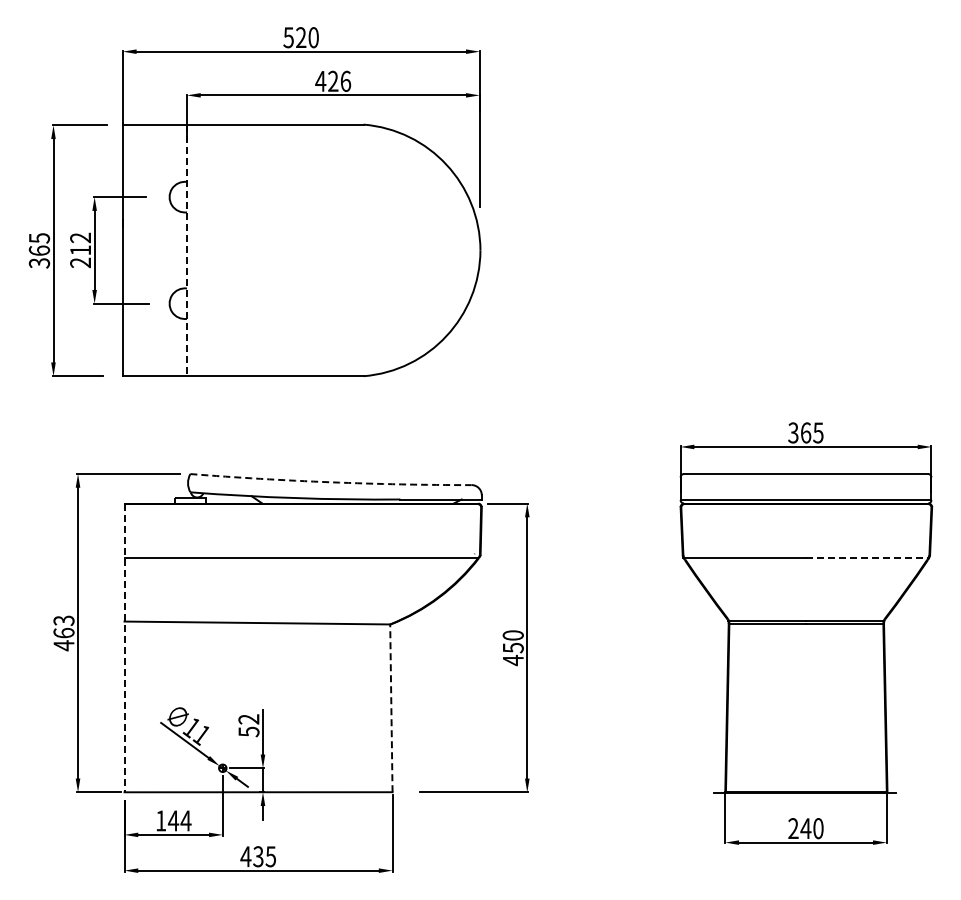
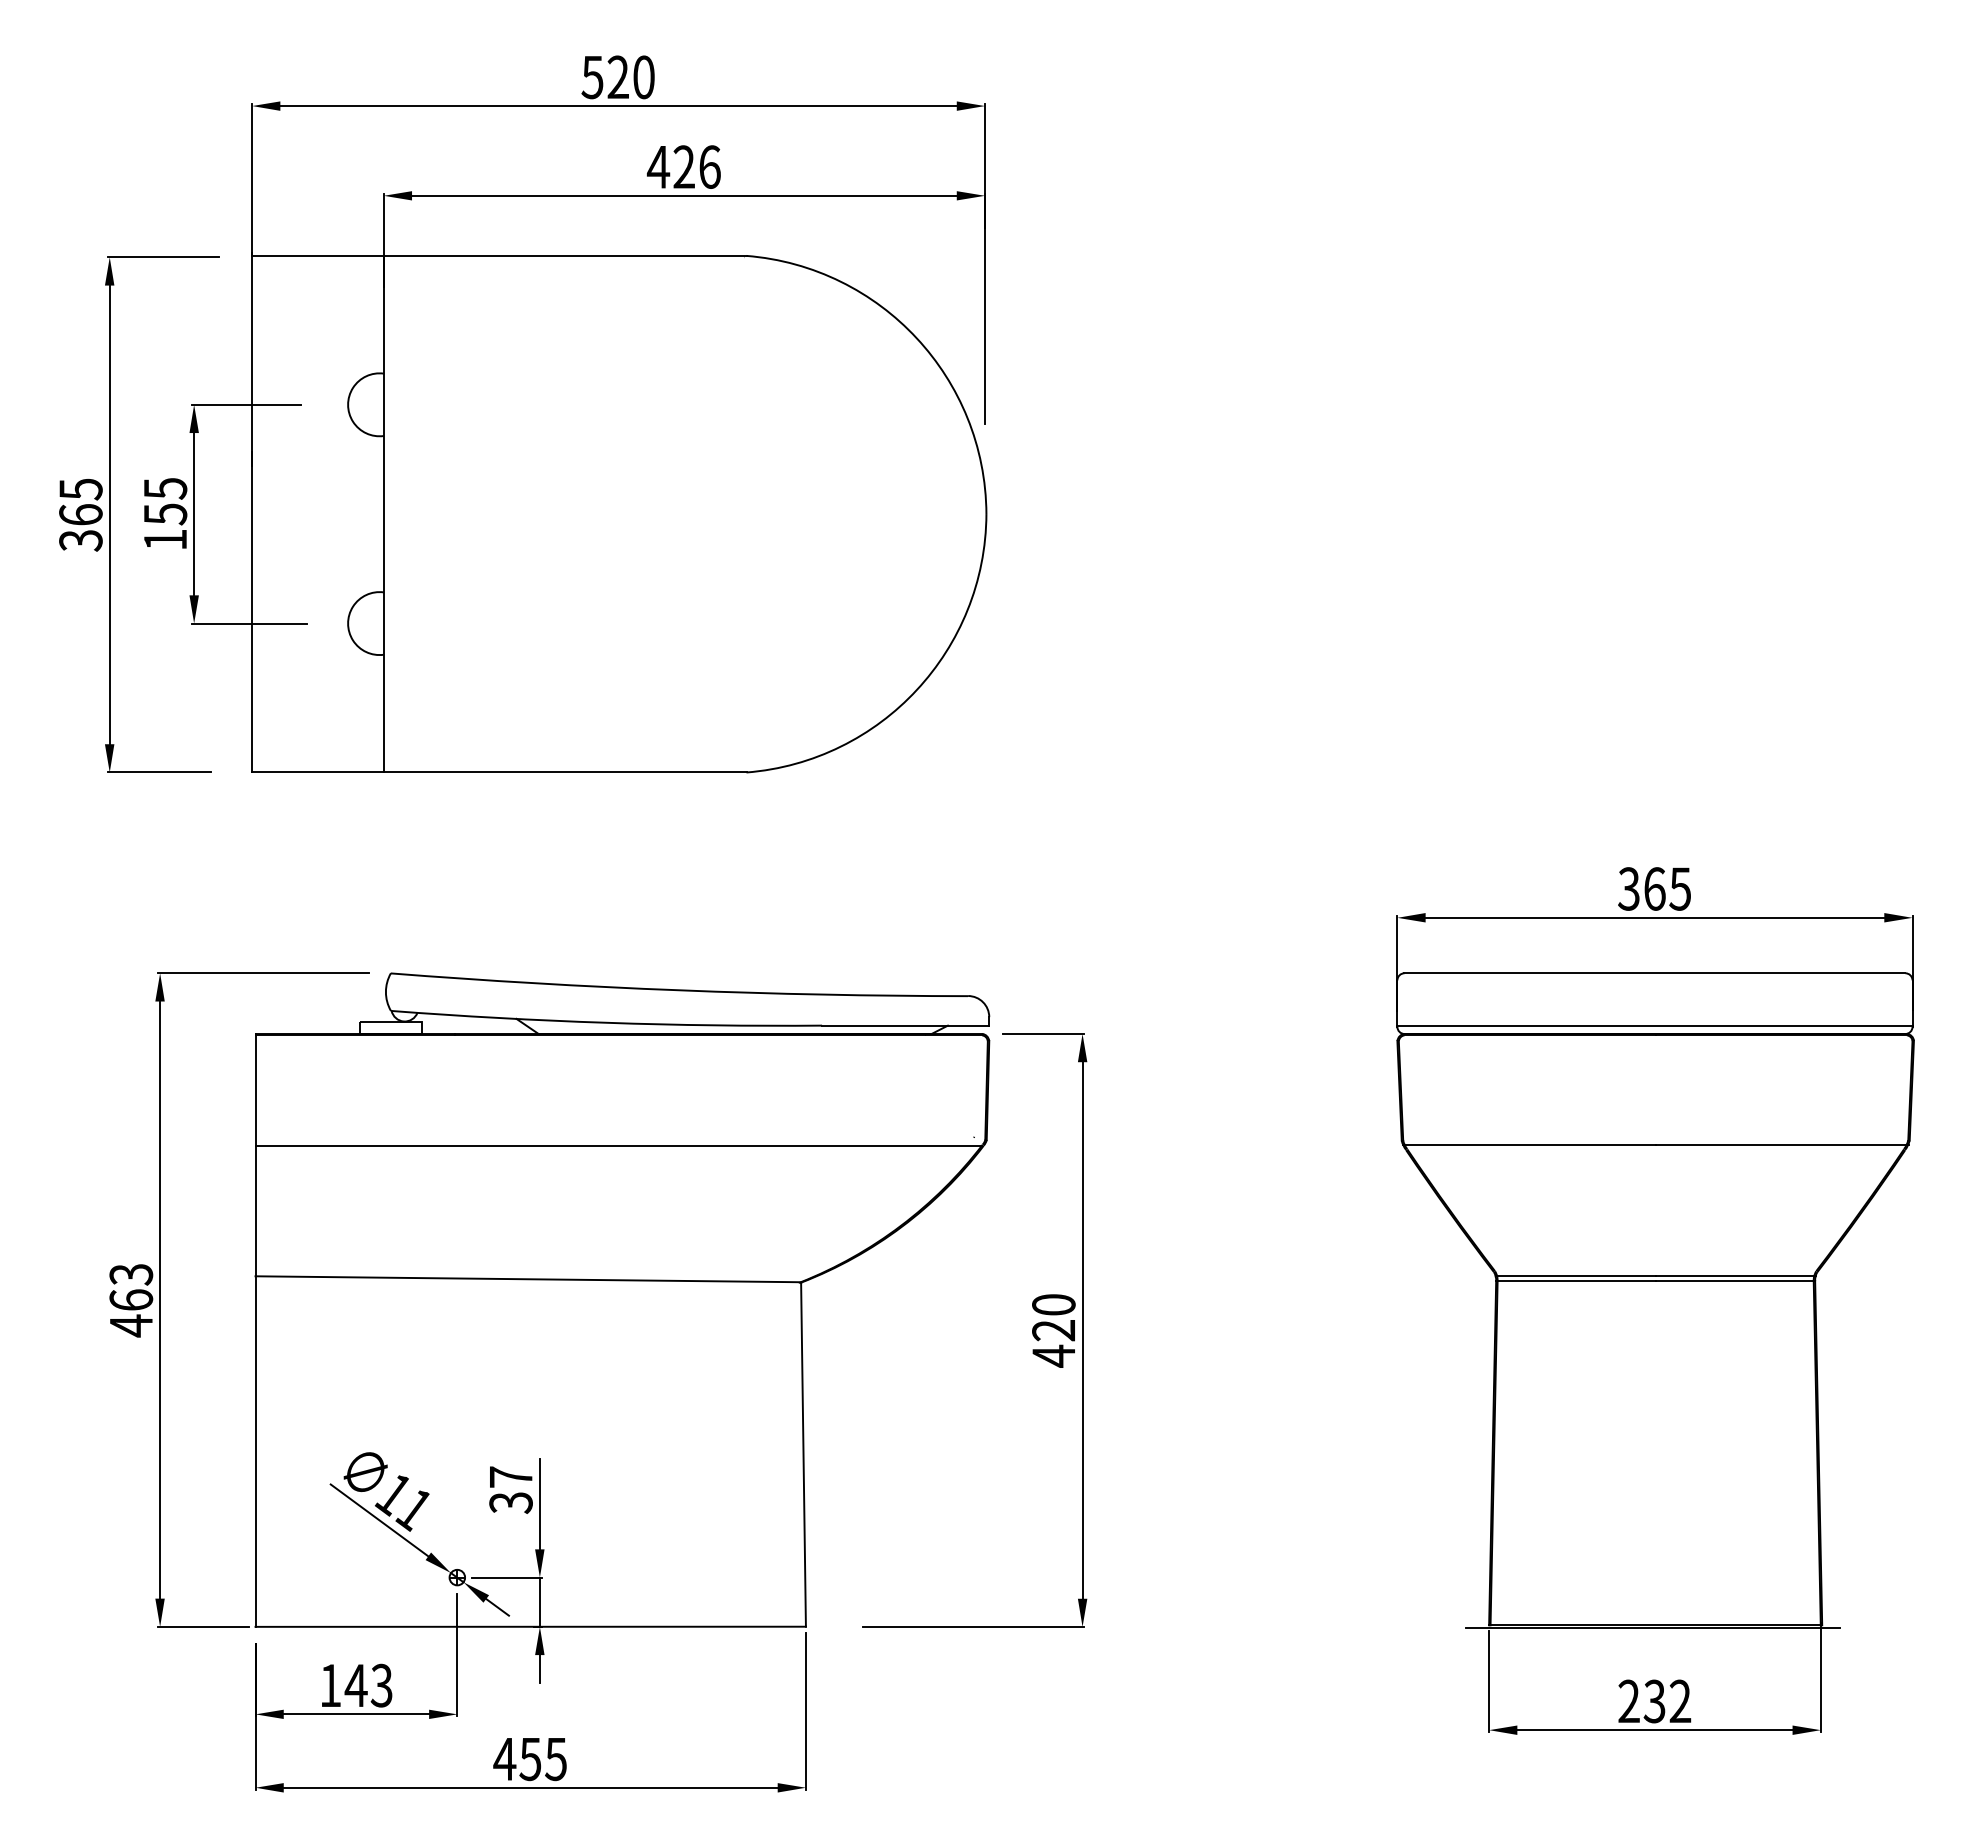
text: (80, 250) -> (165, 514), 212 -> 155
line: (186, 250) -> (382, 514), dashed -> solid
arc: (330, 482) -> (678, 990), dashed -> solid
line: (867, 557) -> (1781, 1144), dashed -> solid
text: (512, 647) -> (1052, 1329), 450 -> 420
line: (124, 648) -> (255, 1331), dashed -> solid
line: (391, 708) -> (803, 1454), dashed -> solid
text: (248, 725) -> (510, 1489), 52 -> 37
text: (185, 820) -> (380, 1684), 144 -> 143
text: (811, 828) -> (1666, 1701), 240 -> 232
text: (258, 856) -> (530, 1758), 435 -> 455

